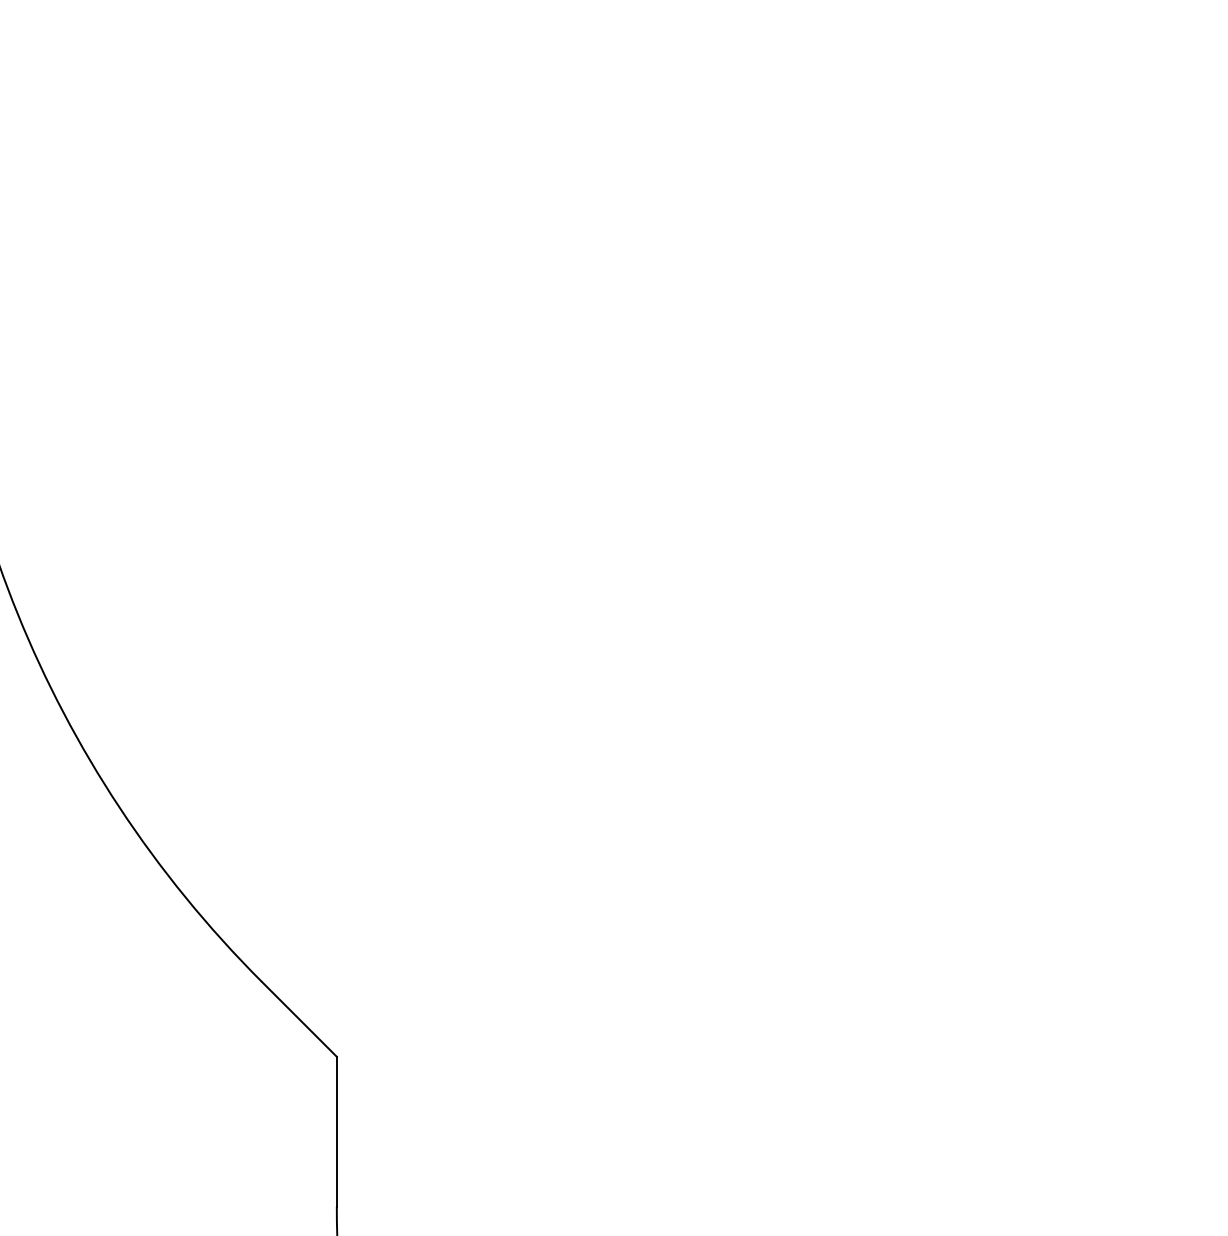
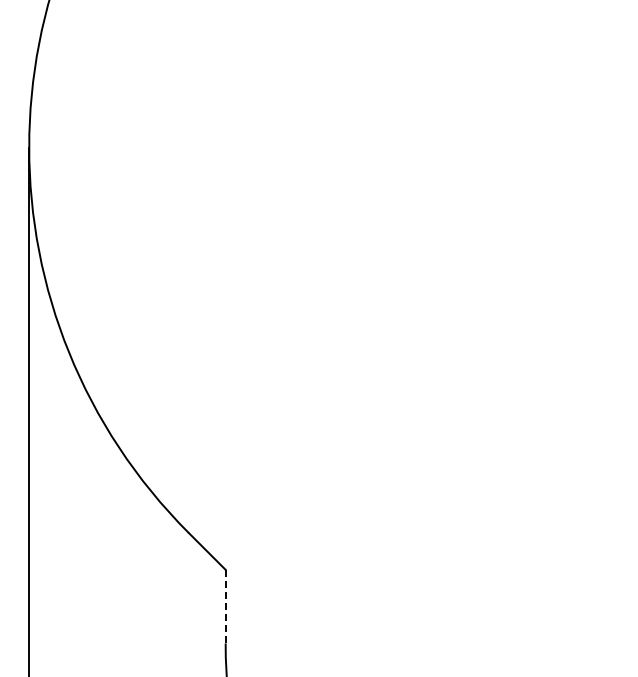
line: (336, 1131) -> (225, 606), solid -> dashed

